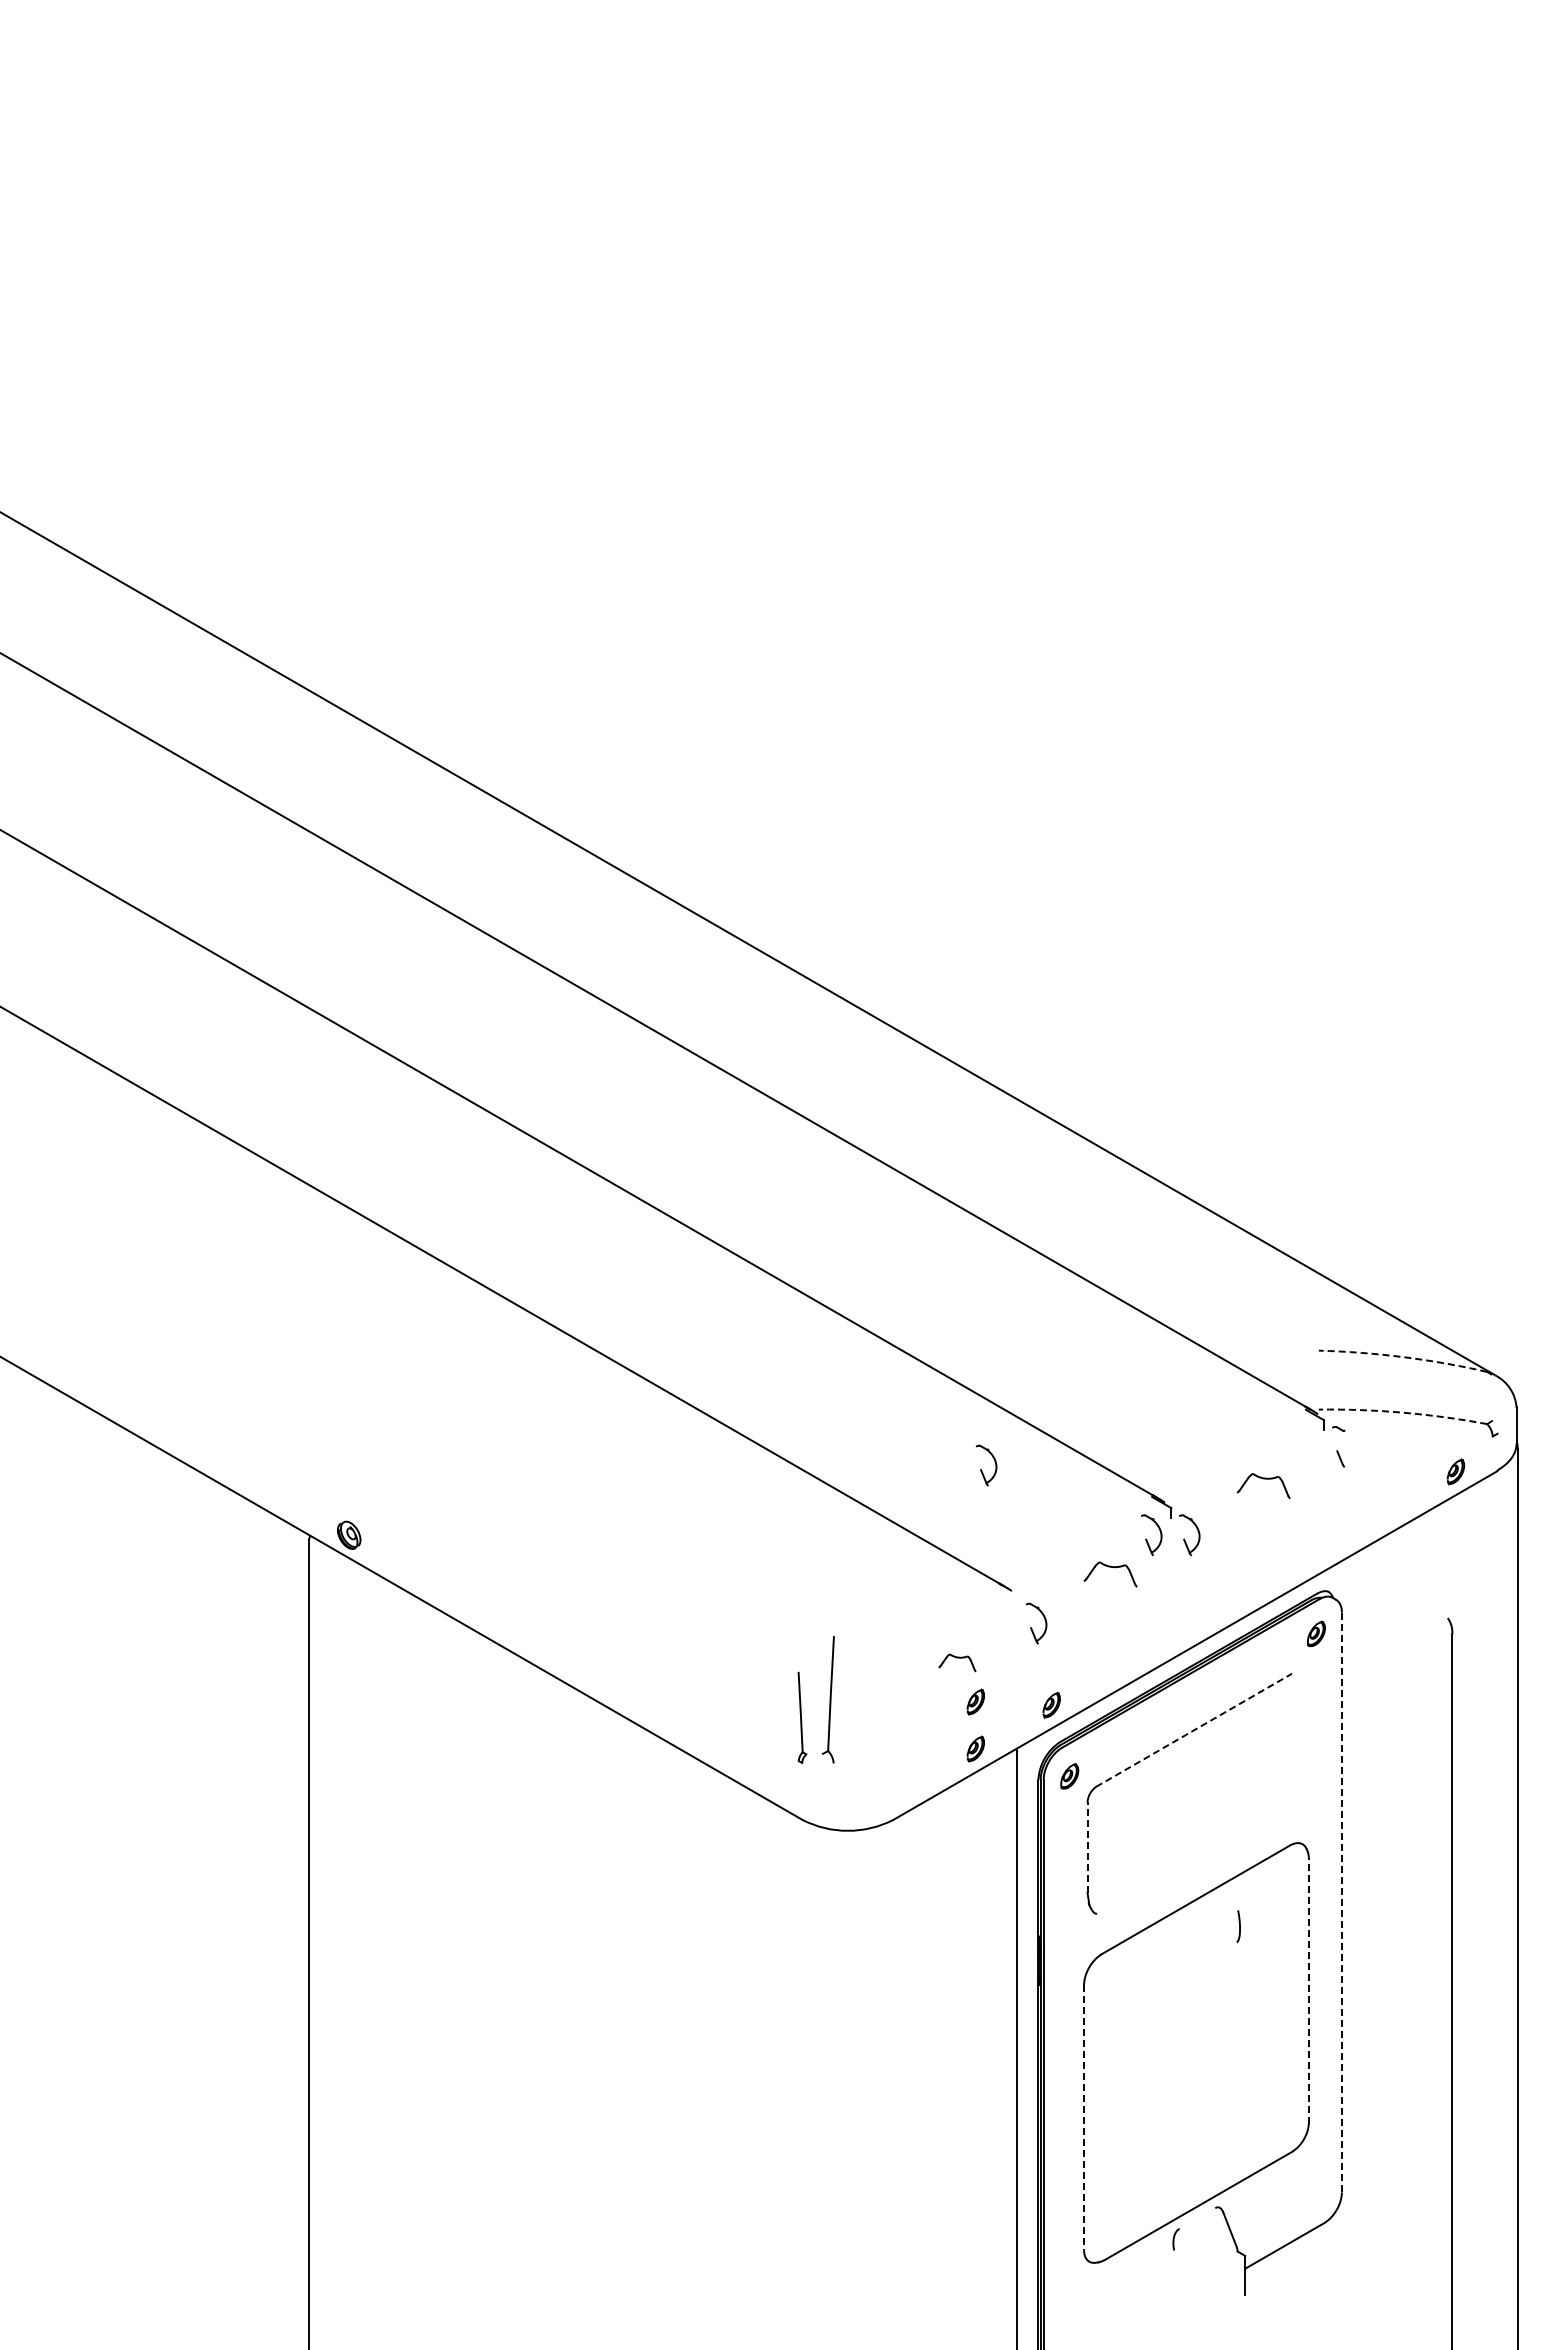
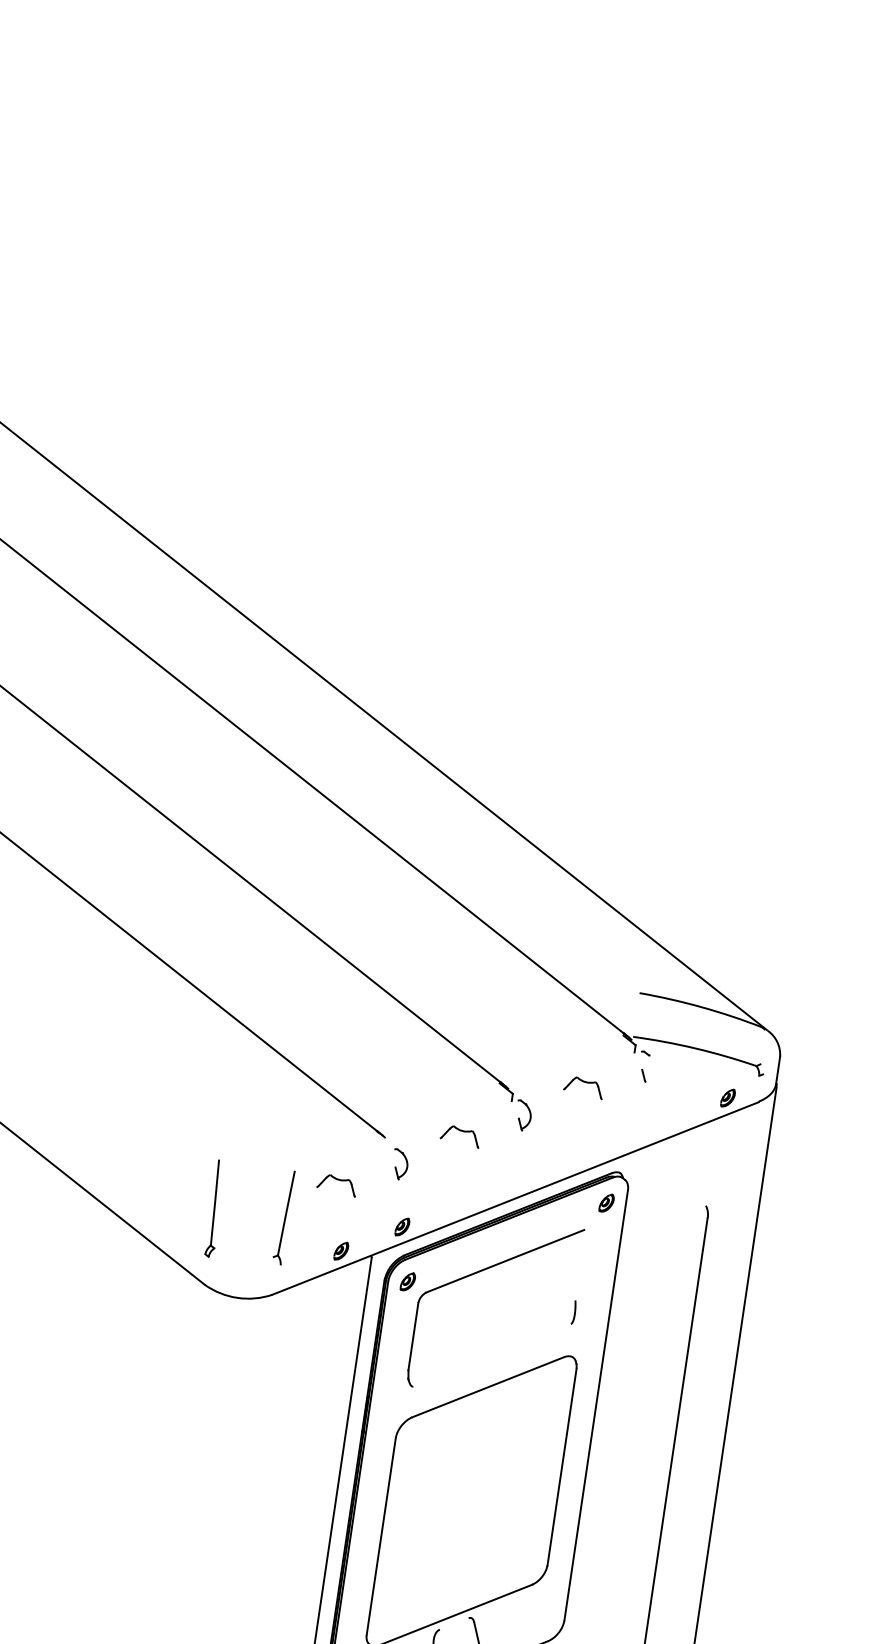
arc: (1403, 1357) -> (701, 1007), dashed -> solid
arc: (1403, 1412) -> (695, 1048), dashed -> solid
part: (981, 1469) -> (376, 1044), removed
part: (1146, 1538) -> (491, 1113), removed
part: (957, 1662) -> (337, 1184), size x1.43
part: (827, 1699) -> (283, 1217), moved
part: (975, 1701) -> (346, 1215), removed
part: (802, 1717) -> (216, 1208), size x1.43
line: (1194, 1730) -> (505, 1261), dashed -> solid
line: (1087, 1847) -> (413, 1336), dashed -> solid
line: (1341, 1902) -> (595, 1405), dashed -> solid
curve: (1239, 1926) -> (574, 1312), moved
line: (1308, 1990) -> (561, 1466), dashed -> solid
line: (1084, 2117) -> (381, 1536), dashed -> solid

